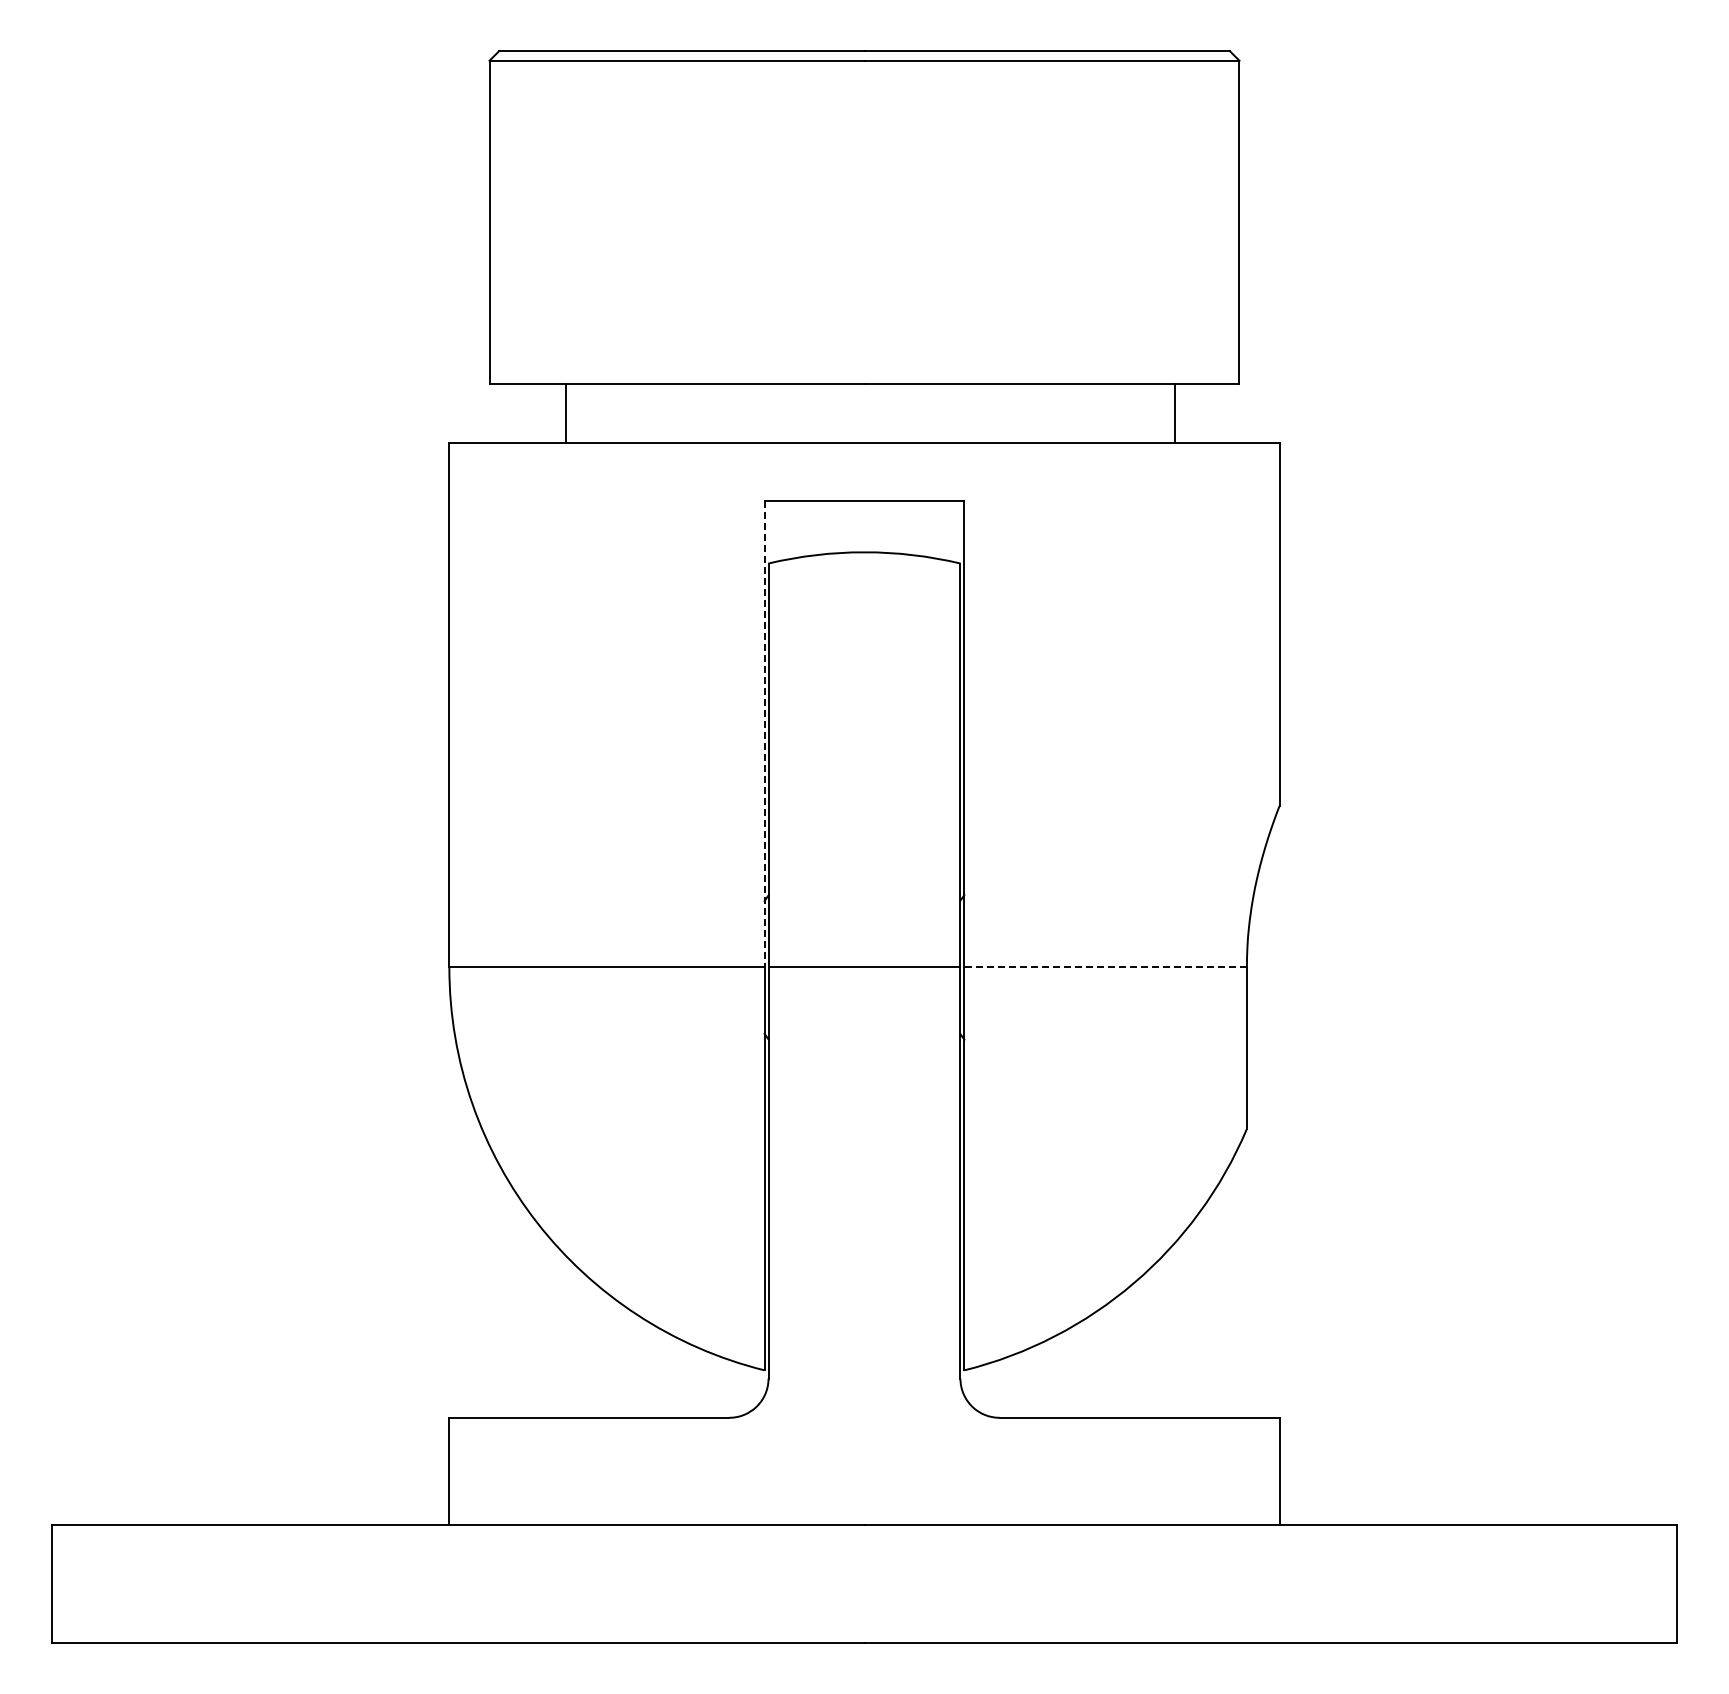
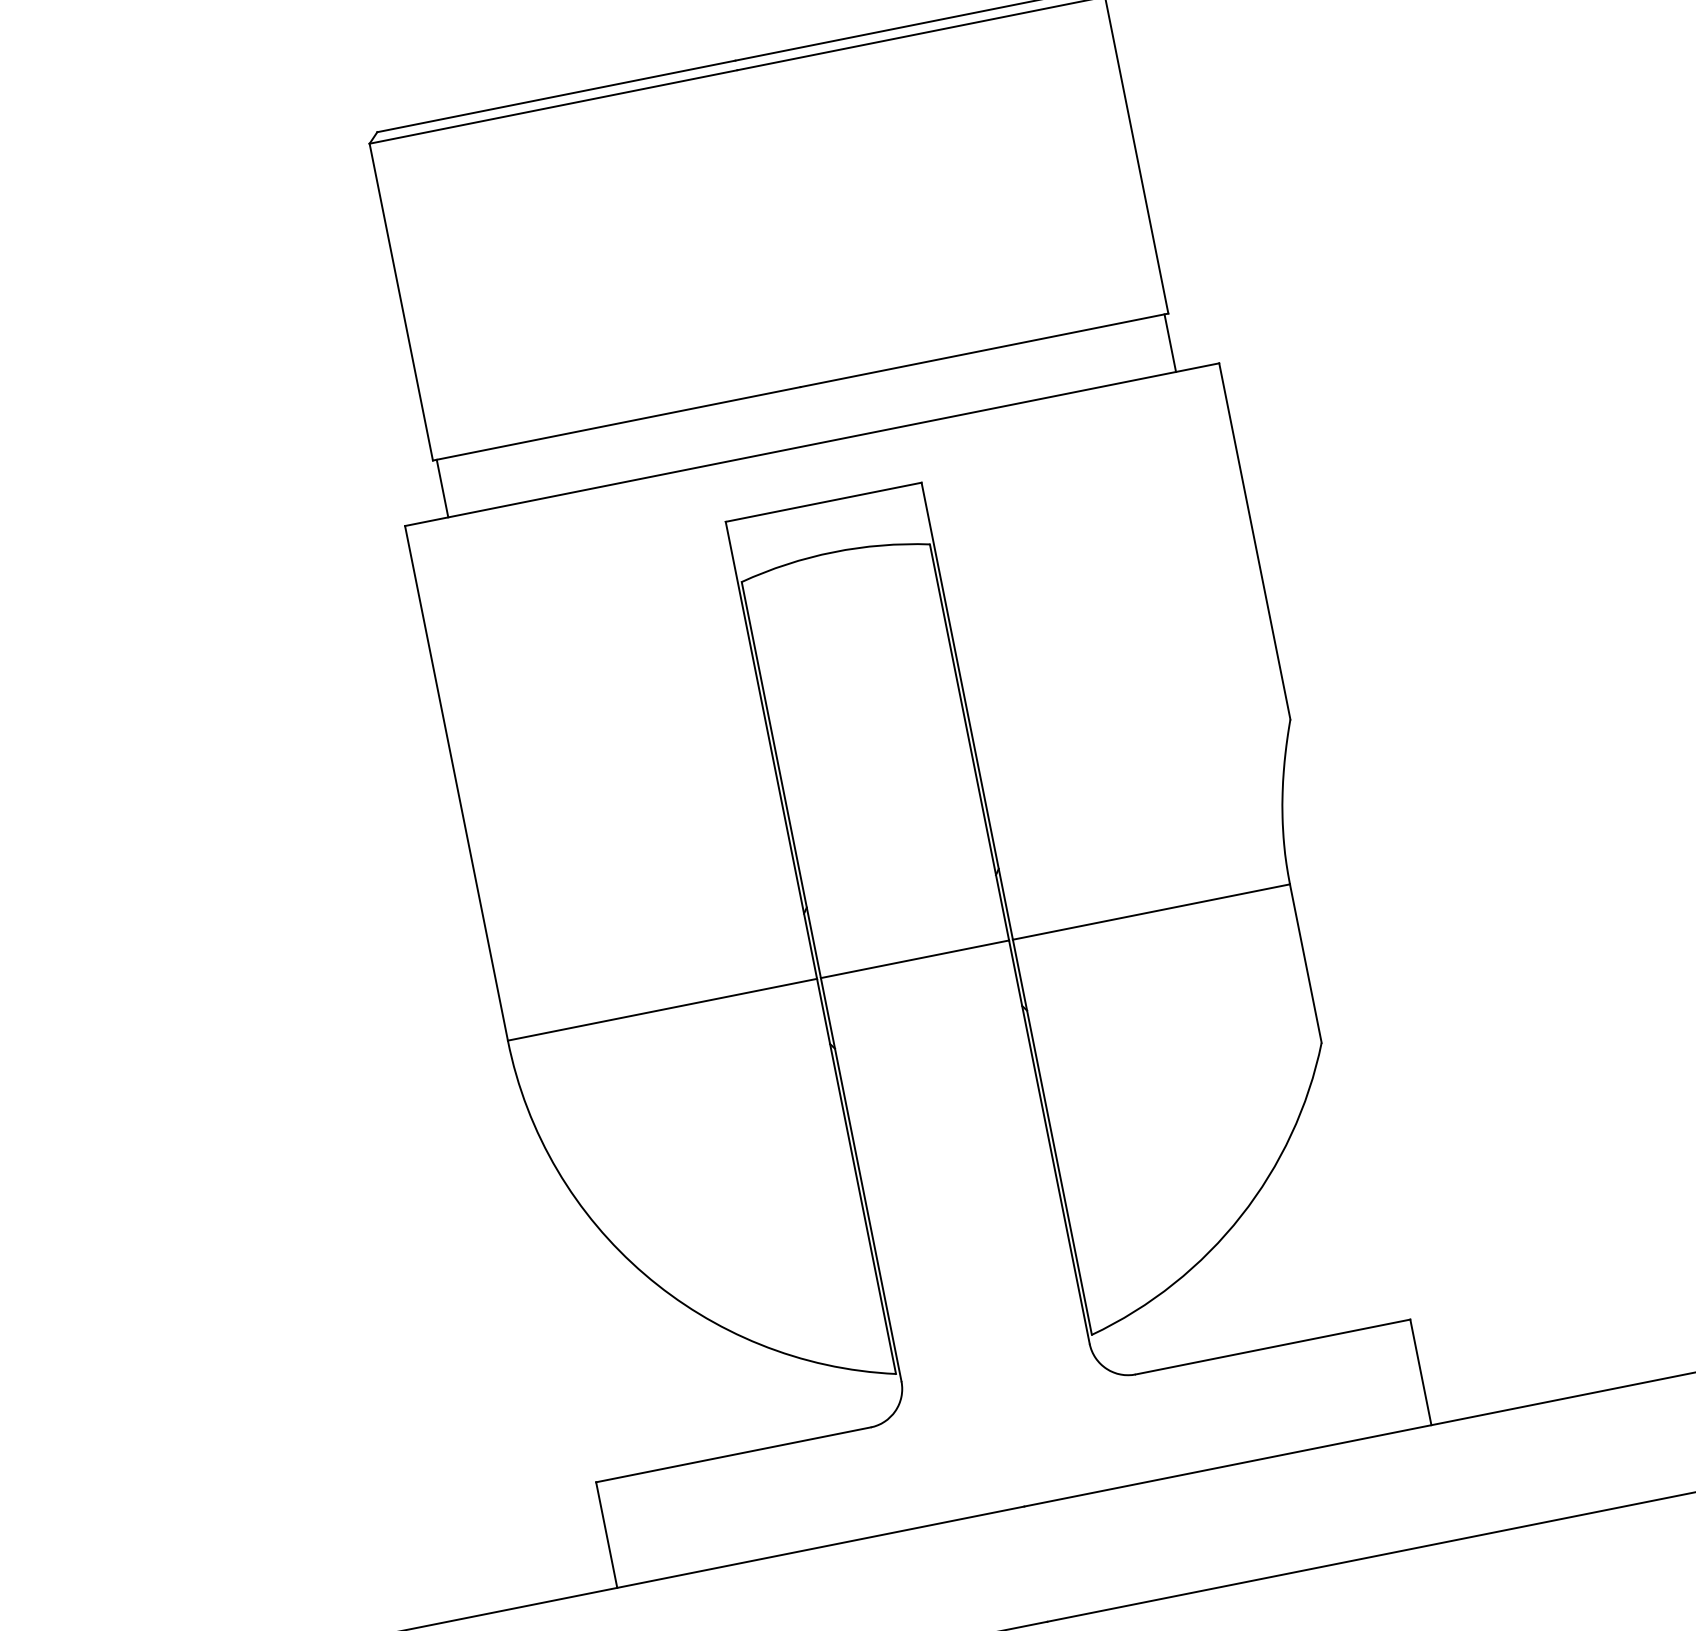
line: (566, 412) -> (442, 487), moved
line: (1174, 412) -> (1170, 342), moved
line: (764, 734) -> (771, 750), dashed -> solid
line: (1105, 967) -> (1151, 912), dashed -> solid

